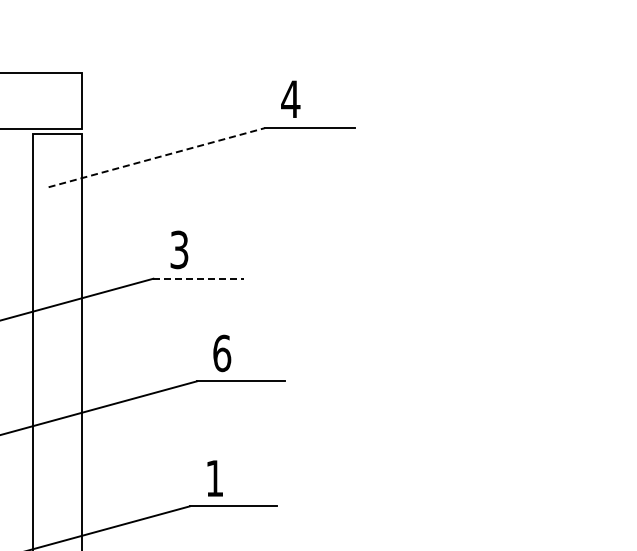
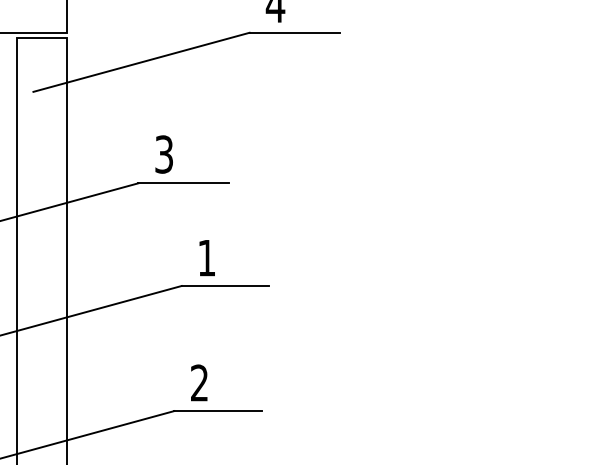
line: (157, 157) -> (142, 62), dashed -> solid
line: (199, 278) -> (184, 183), dashed -> solid
text: (222, 353) -> (207, 258), 6 -> 1
text: (214, 477) -> (199, 382), 1 -> 2

